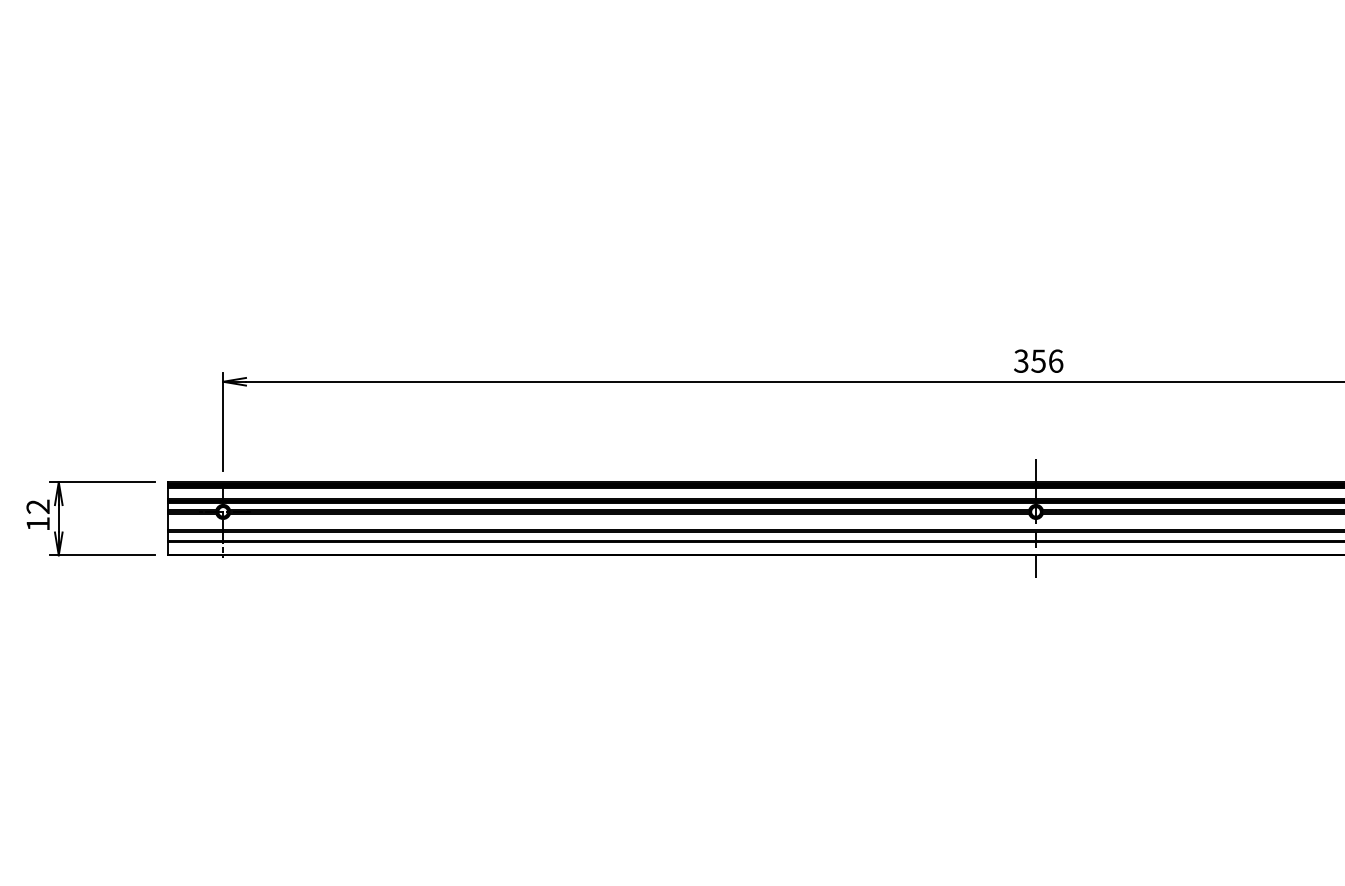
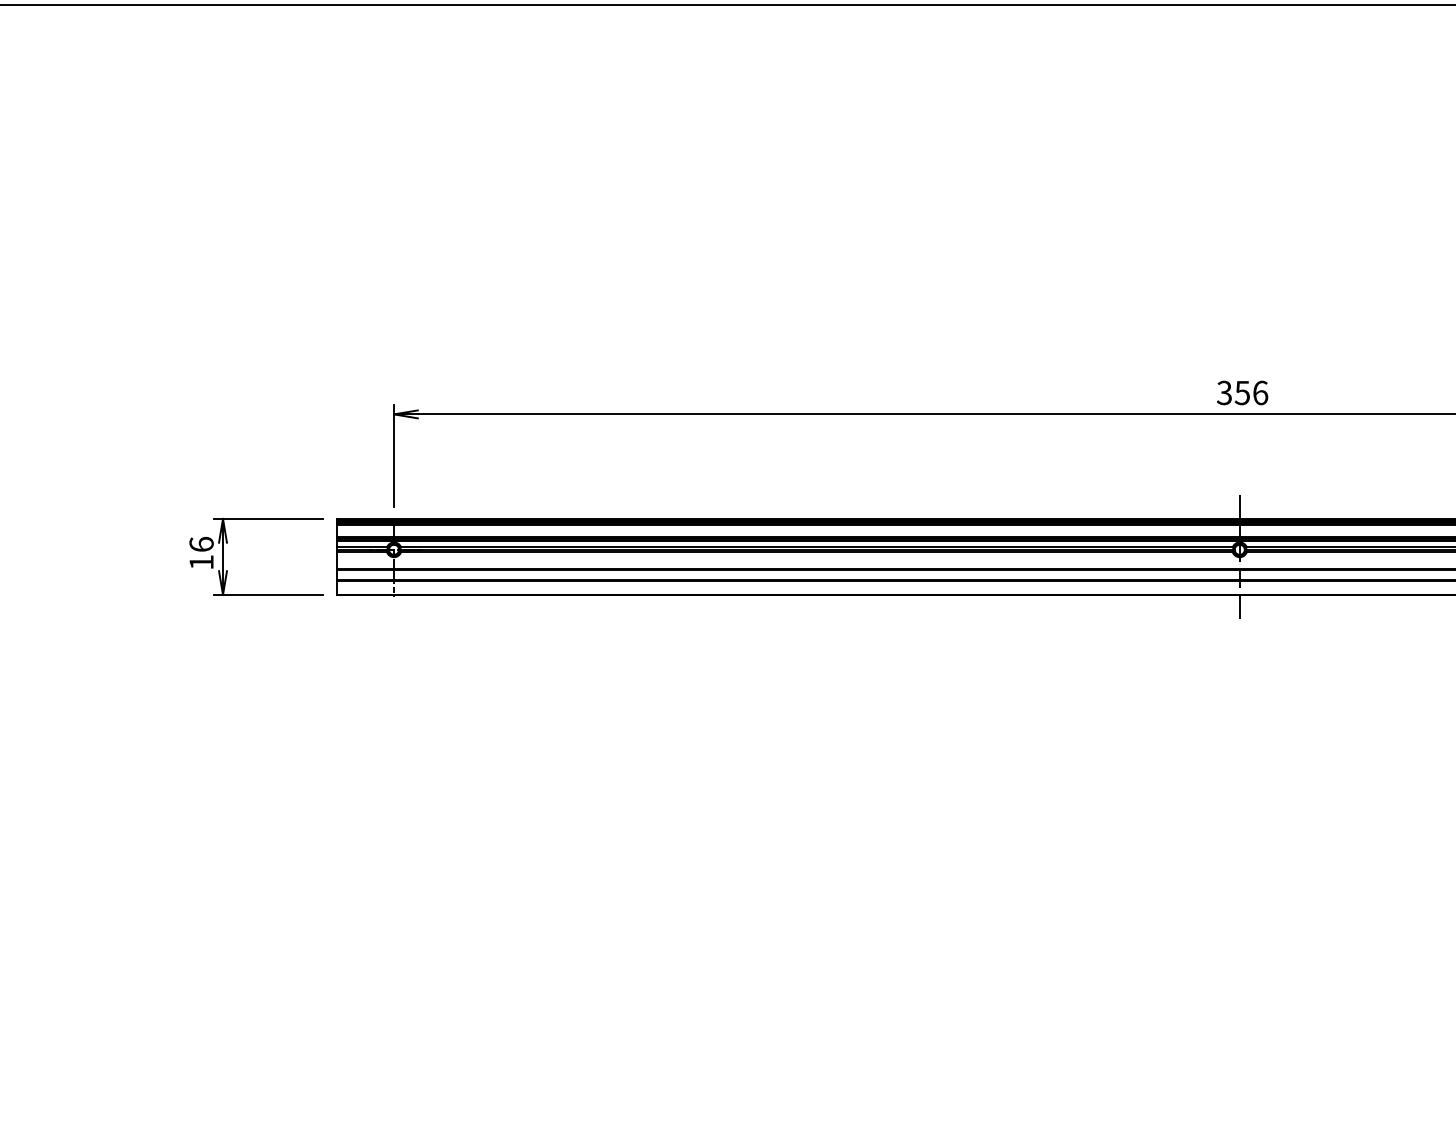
text: (38, 505) -> (201, 543), 12 -> 16

